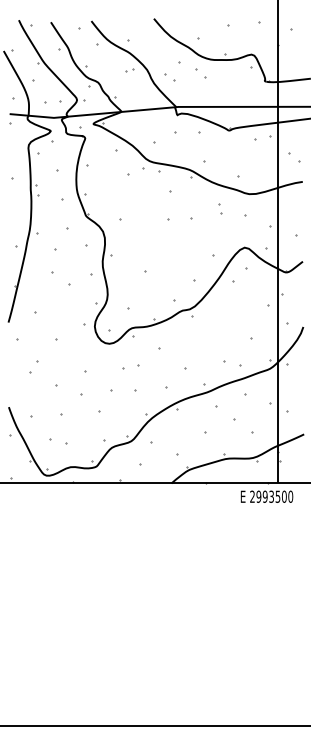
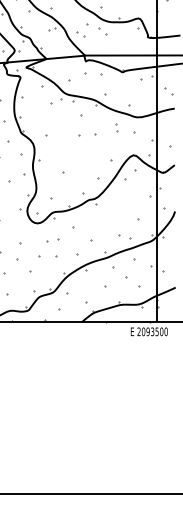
text: (258, 496) -> (143, 331), 2993500 -> 2093500

